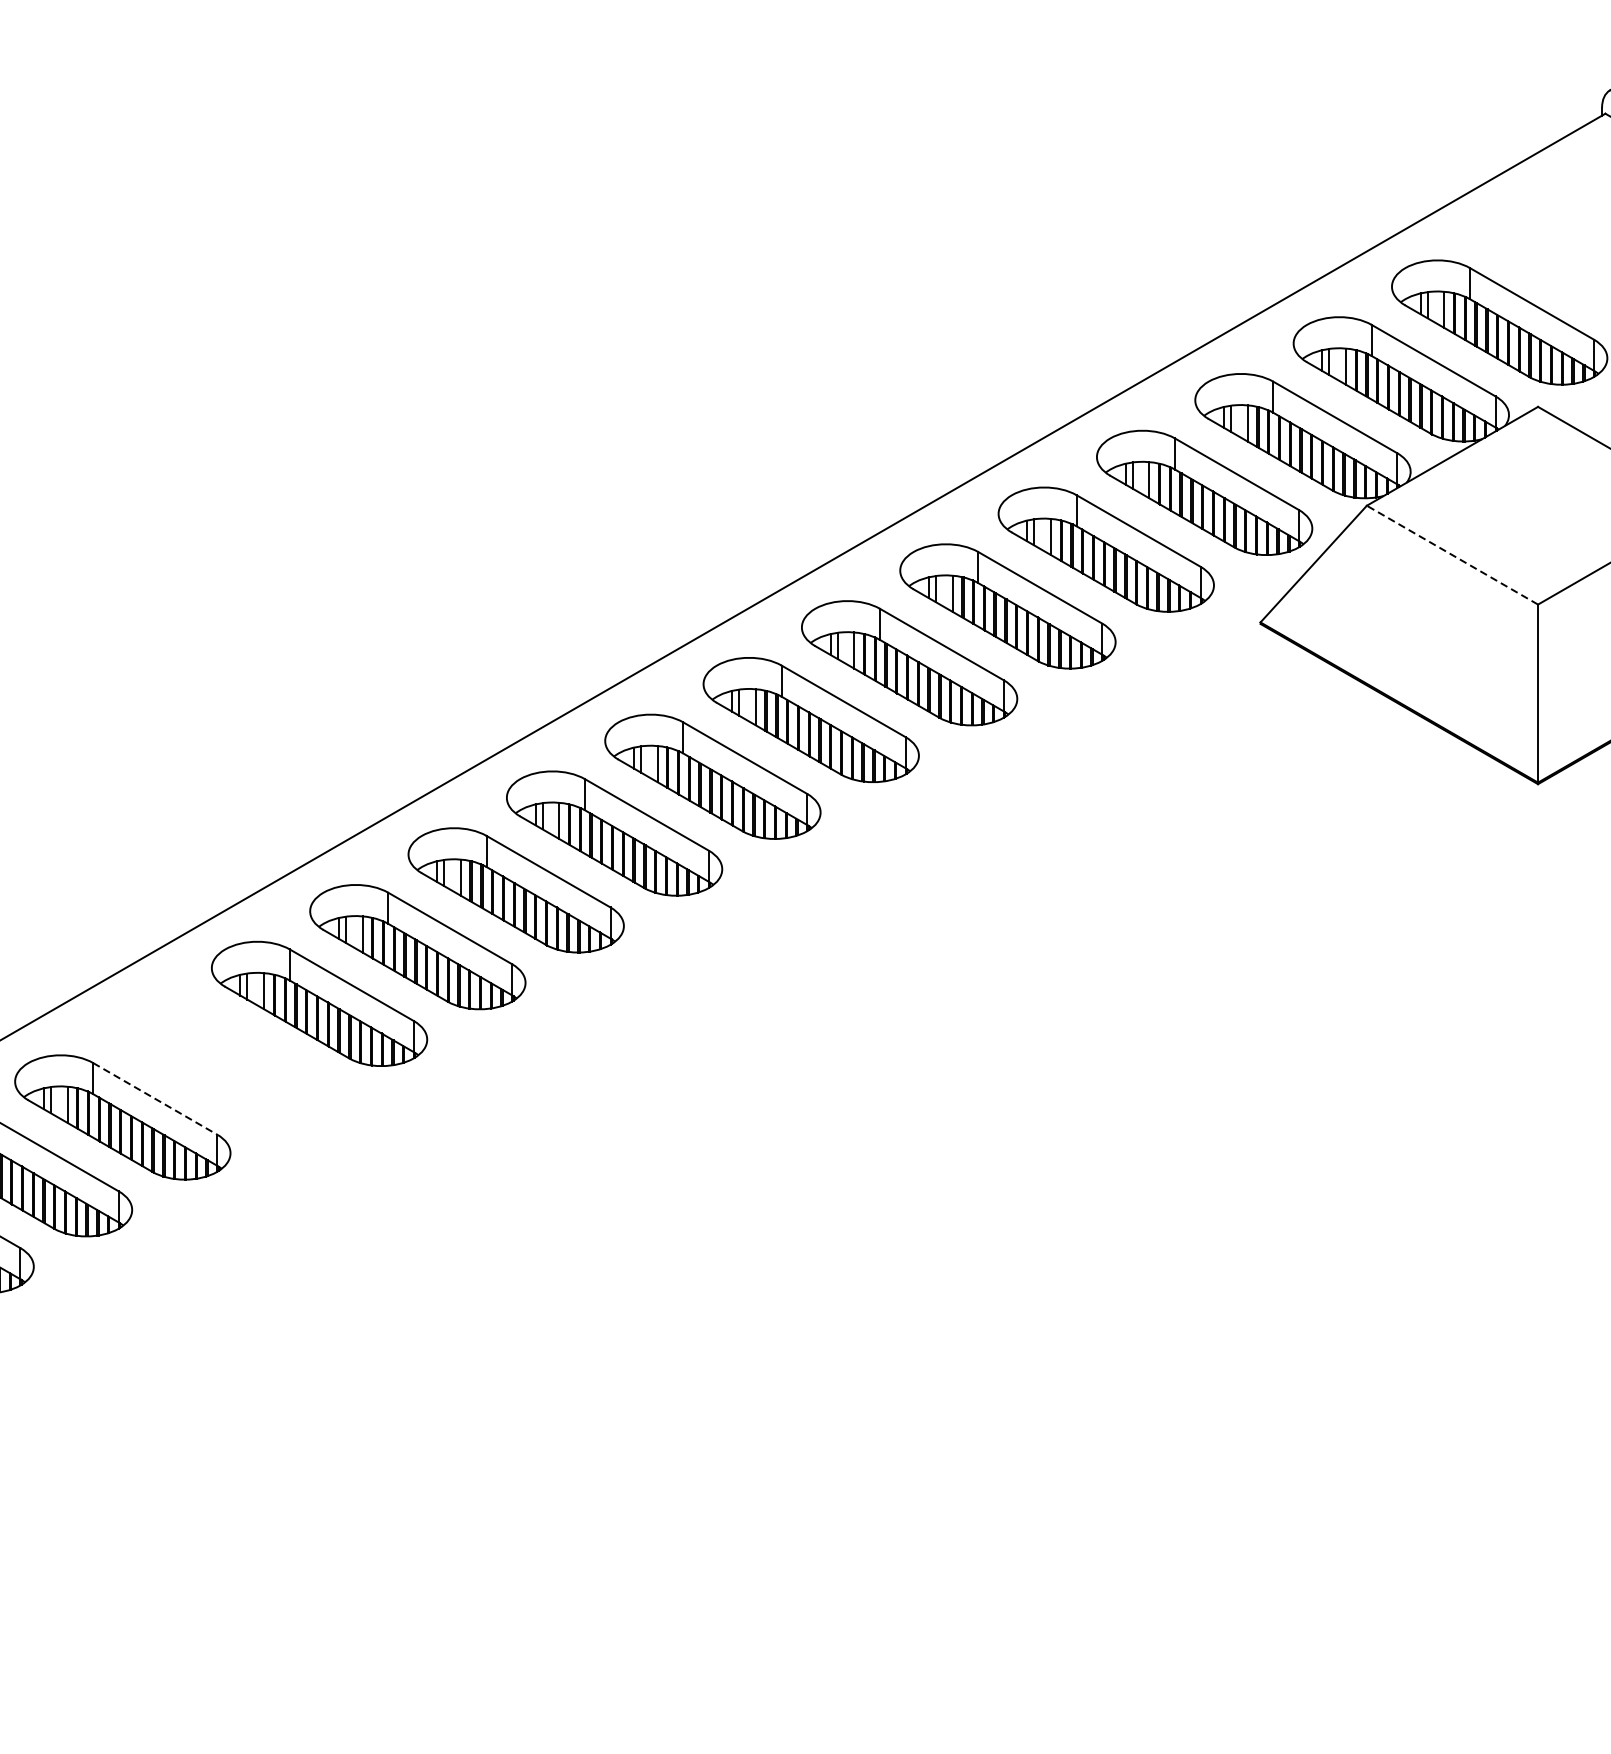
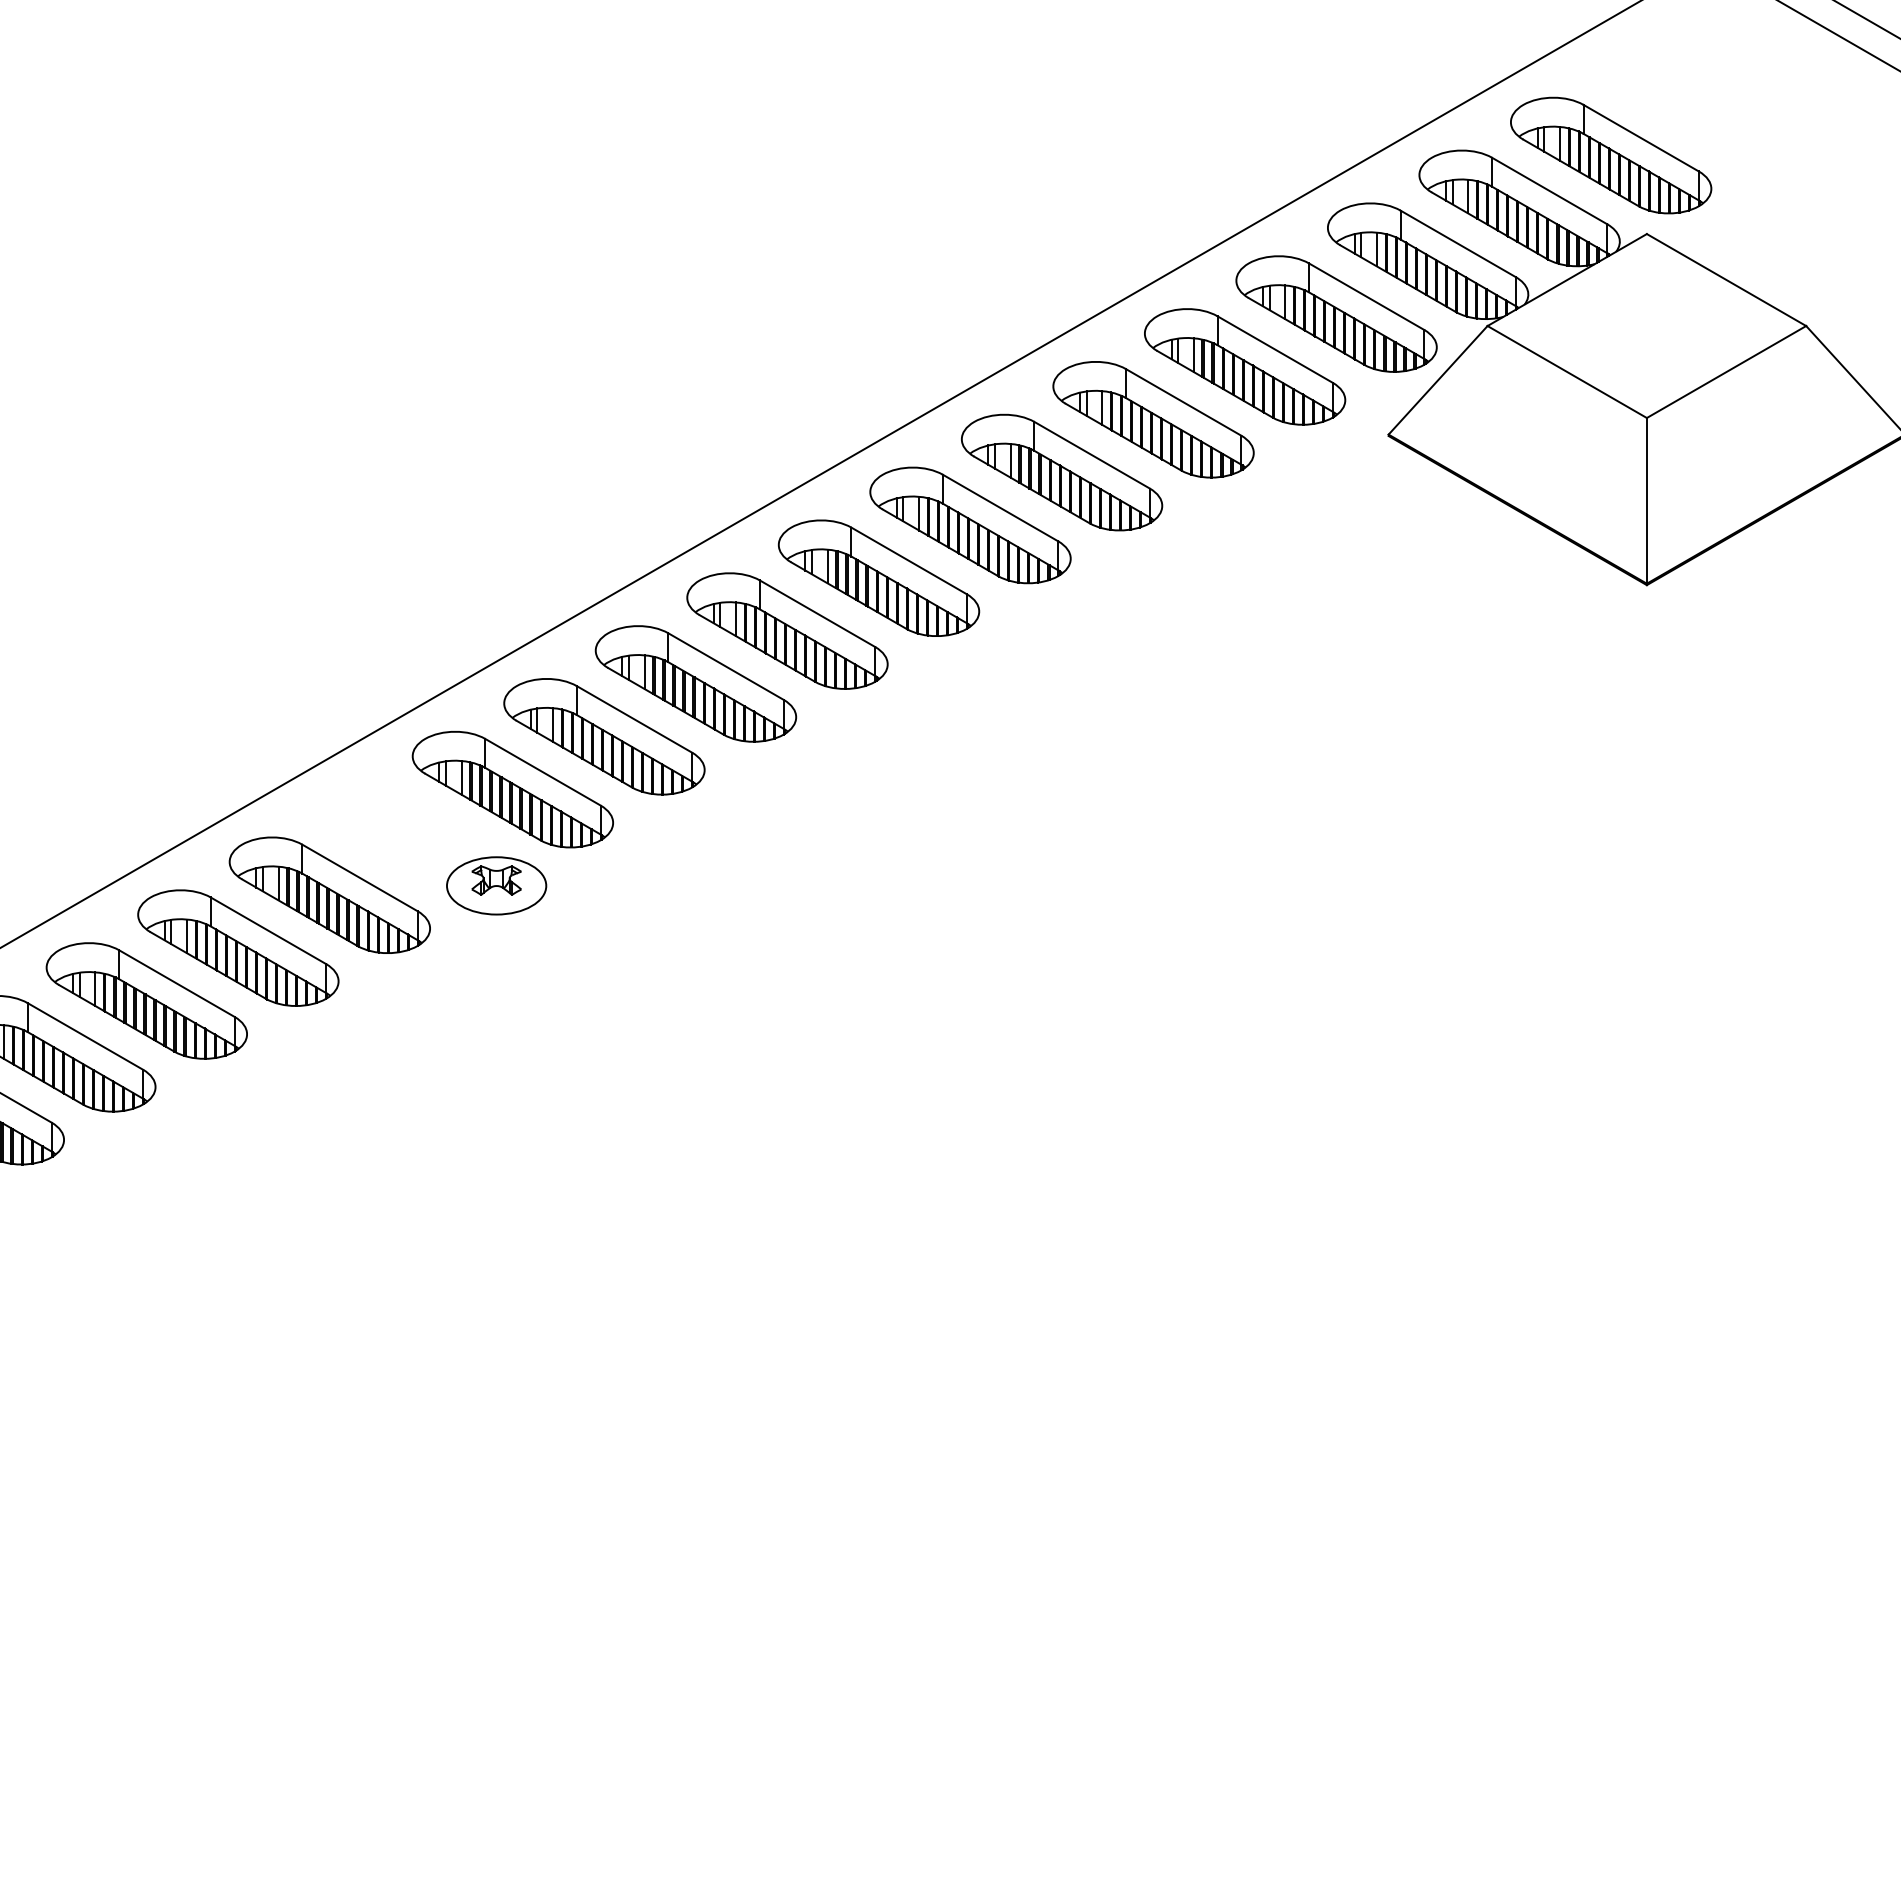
line: (1452, 555) -> (1567, 372), dashed -> solid
line: (154, 1098) -> (359, 877), dashed -> solid
part: (301, 1106) -> (496, 885), added

